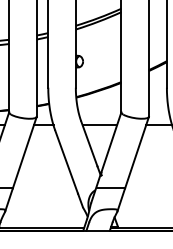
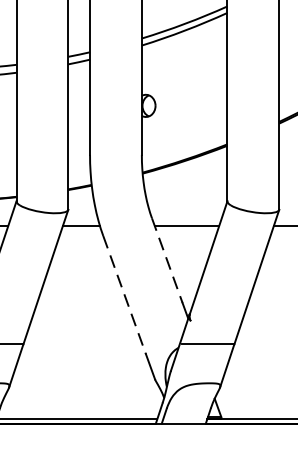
line: (89, 143) -> (167, 259), solid -> dashed
line: (66, 162) -> (124, 295), solid -> dashed

